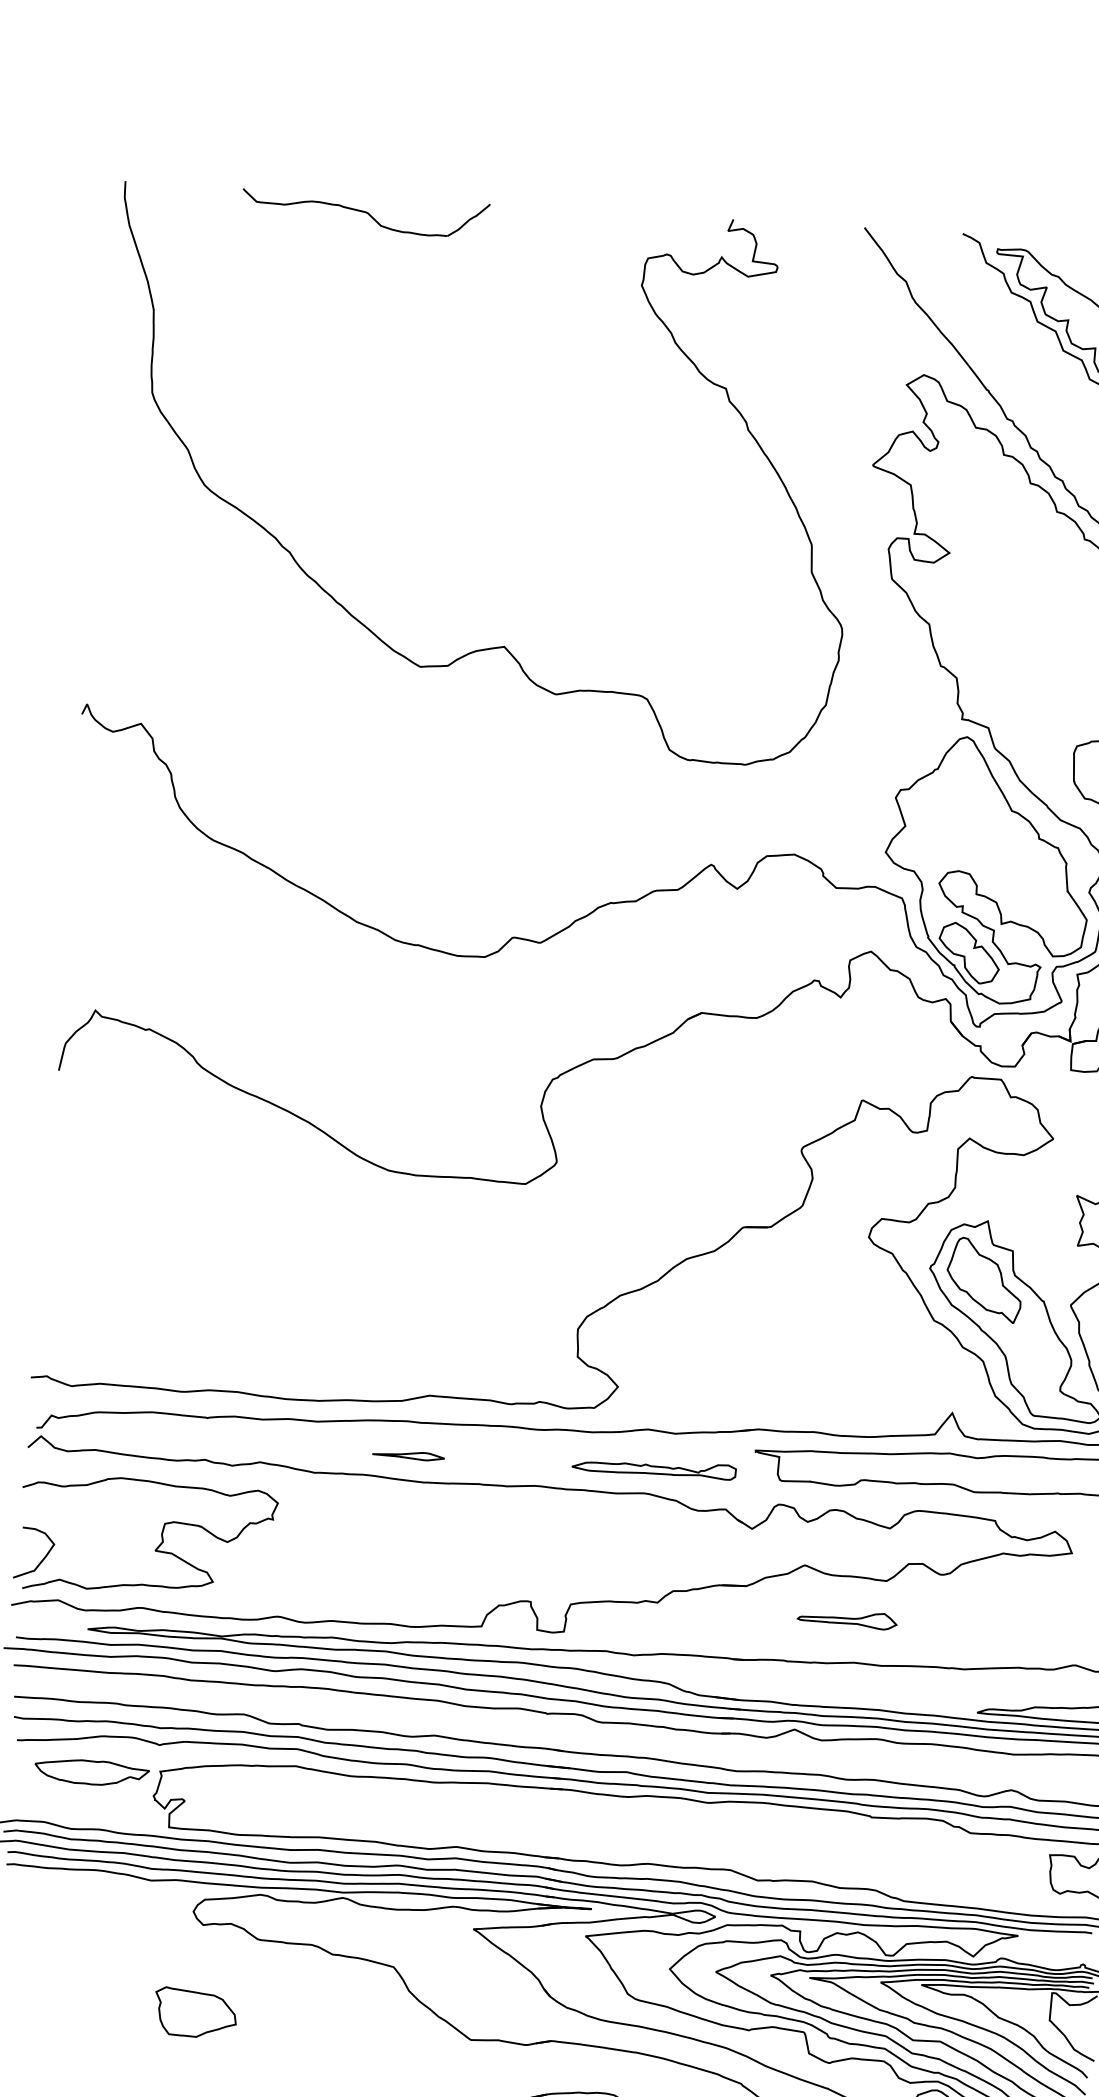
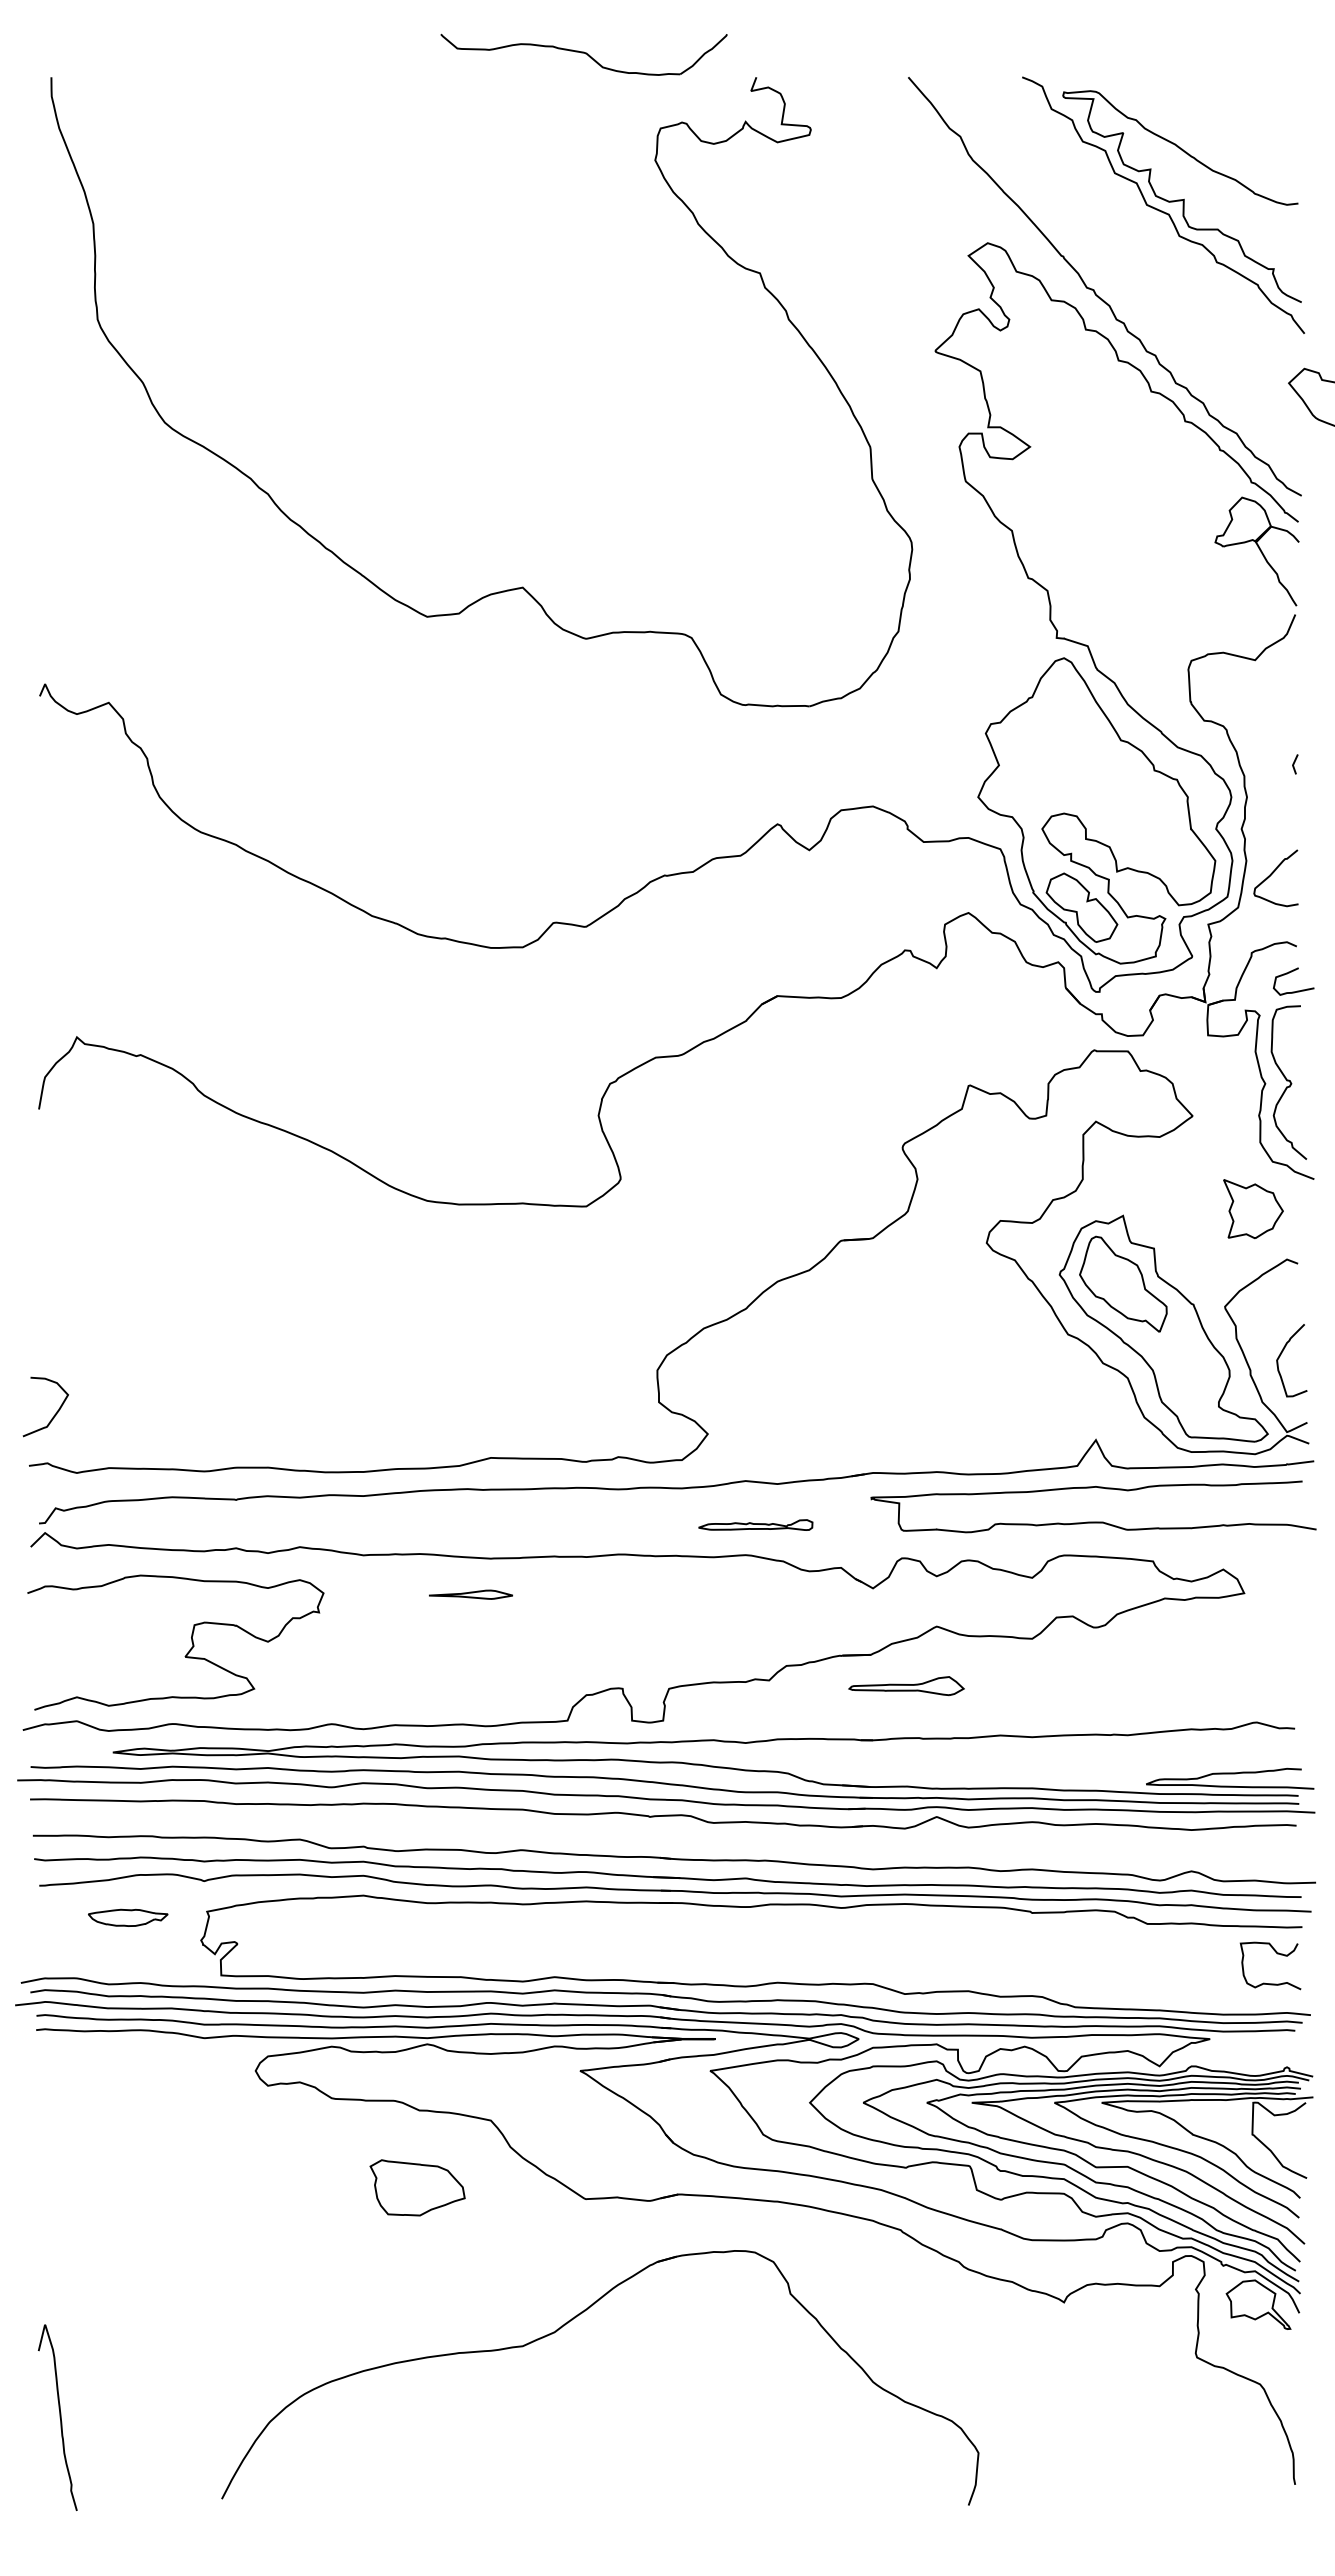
part: (365, 213) -> (583, 54), moved
part: (409, 1455) -> (471, 1594), moved
part: (654, 1467) -> (755, 1524), size x0.6
curve: (41, 1560) -> (54, 1414), moved
part: (847, 1619) -> (906, 1686), moved
part: (91, 1772) -> (127, 1917), size x0.6
part: (195, 2012) -> (417, 2187), moved

